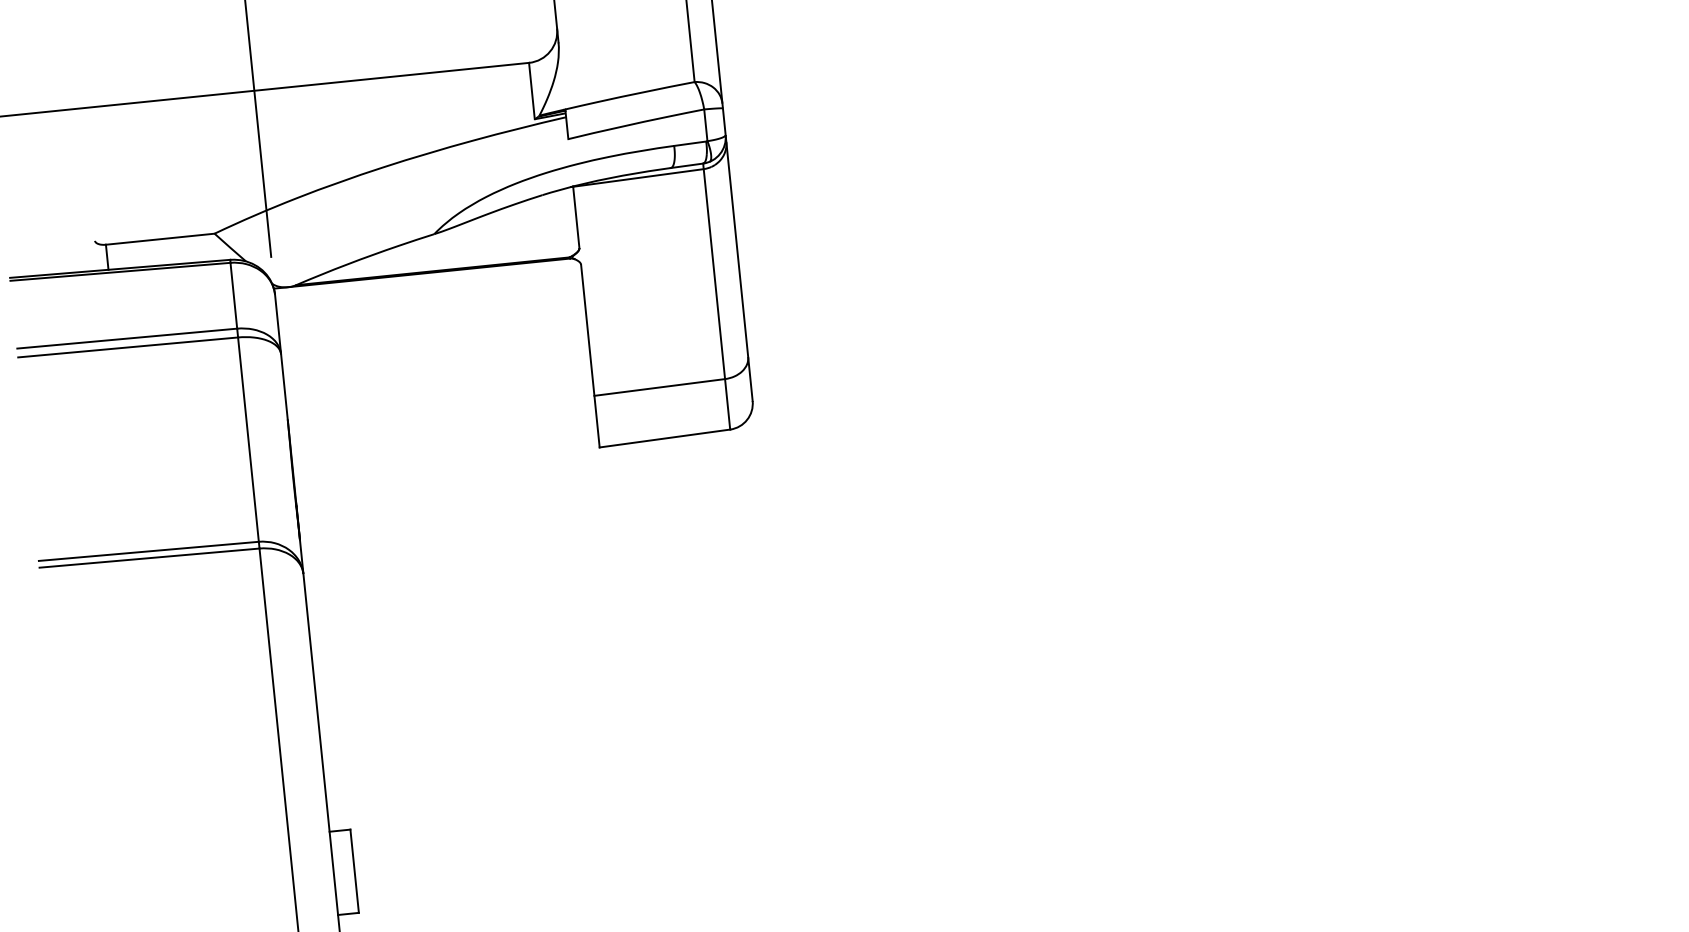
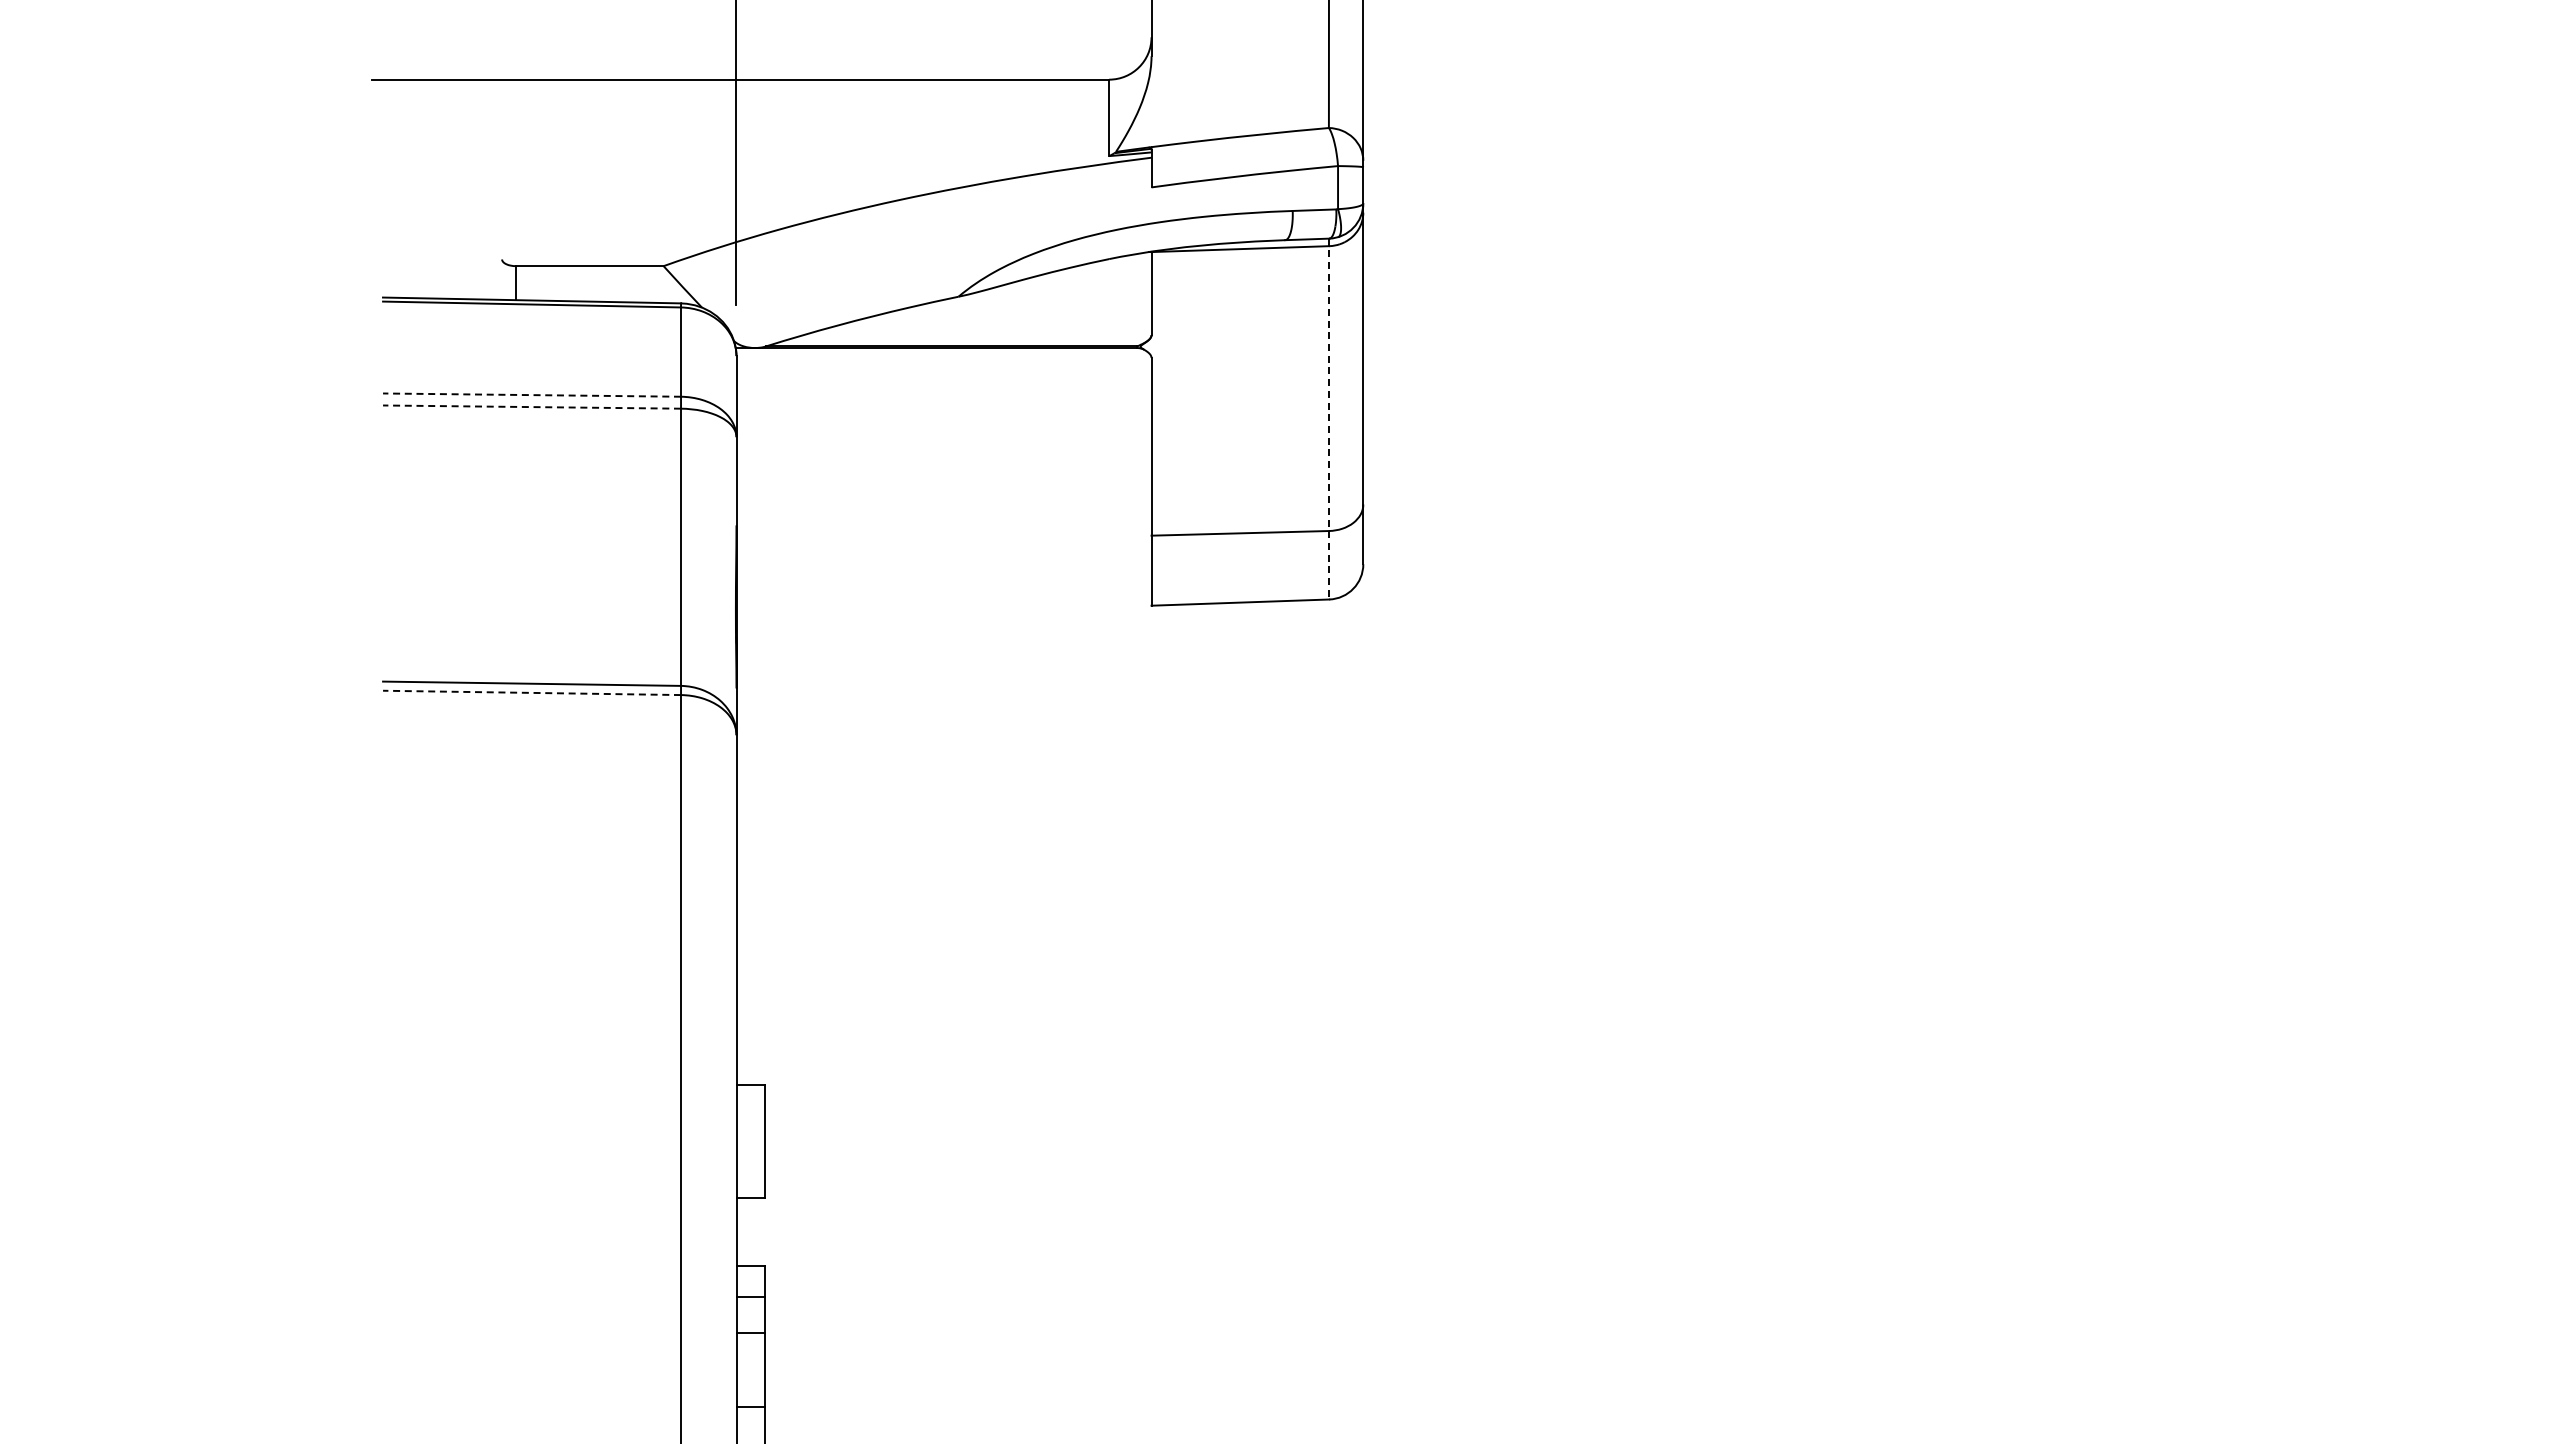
line: (716, 296) -> (1329, 419), solid -> dashed
line: (127, 338) -> (532, 395), solid -> dashed
line: (128, 347) -> (532, 407), solid -> dashed
line: (149, 557) -> (532, 692), solid -> dashed

